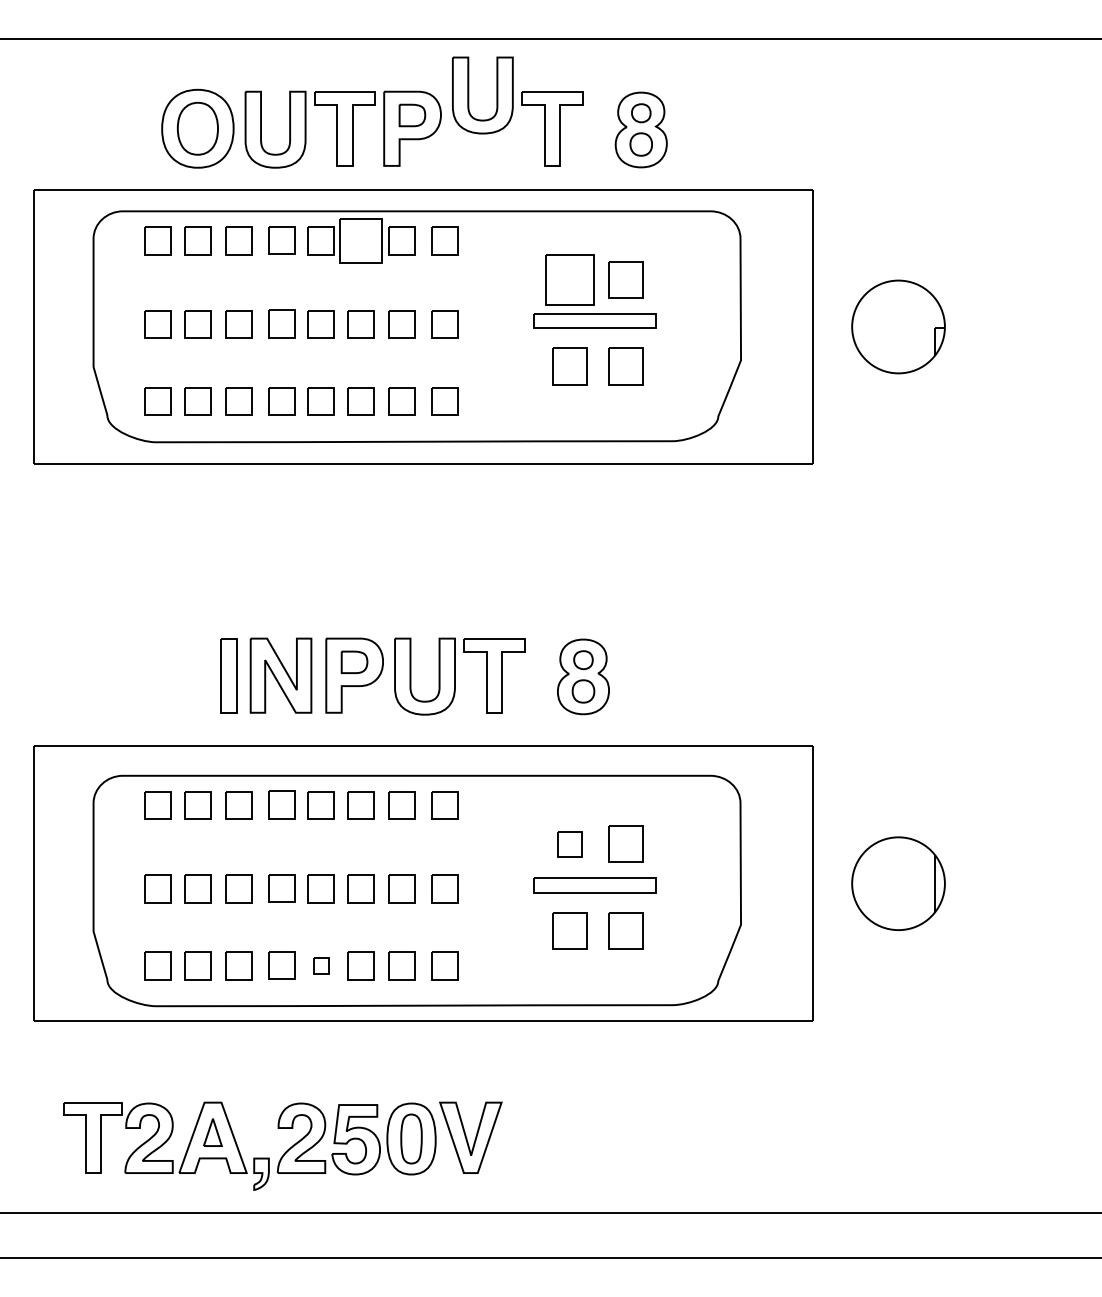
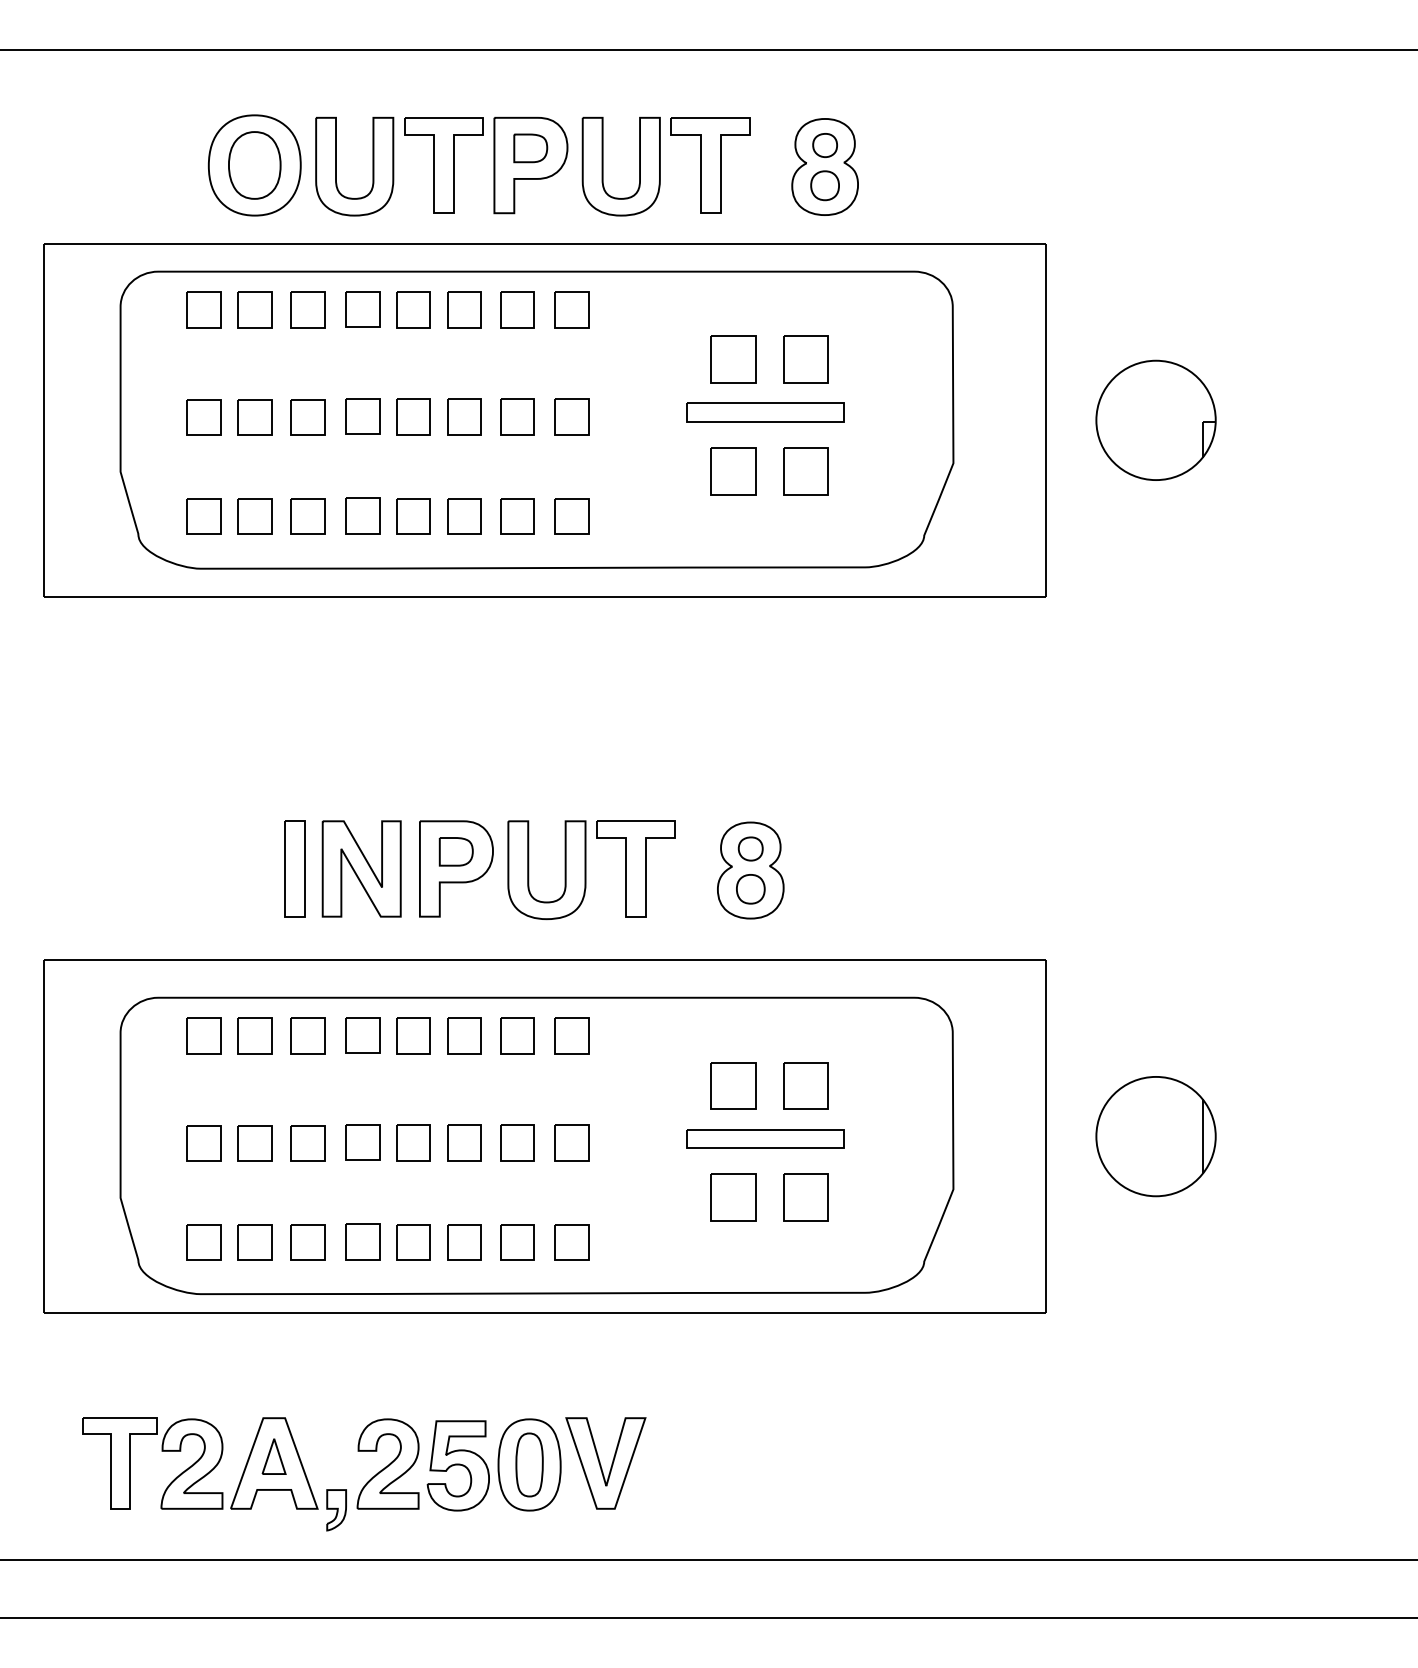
part: (468, 95) -> (603, 166), moved
part: (360, 240) -> (464, 309), size x0.62
part: (570, 279) -> (733, 359), size x0.71
part: (570, 844) -> (733, 1085), size x1.43
part: (321, 966) -> (413, 1242), size x1.67

